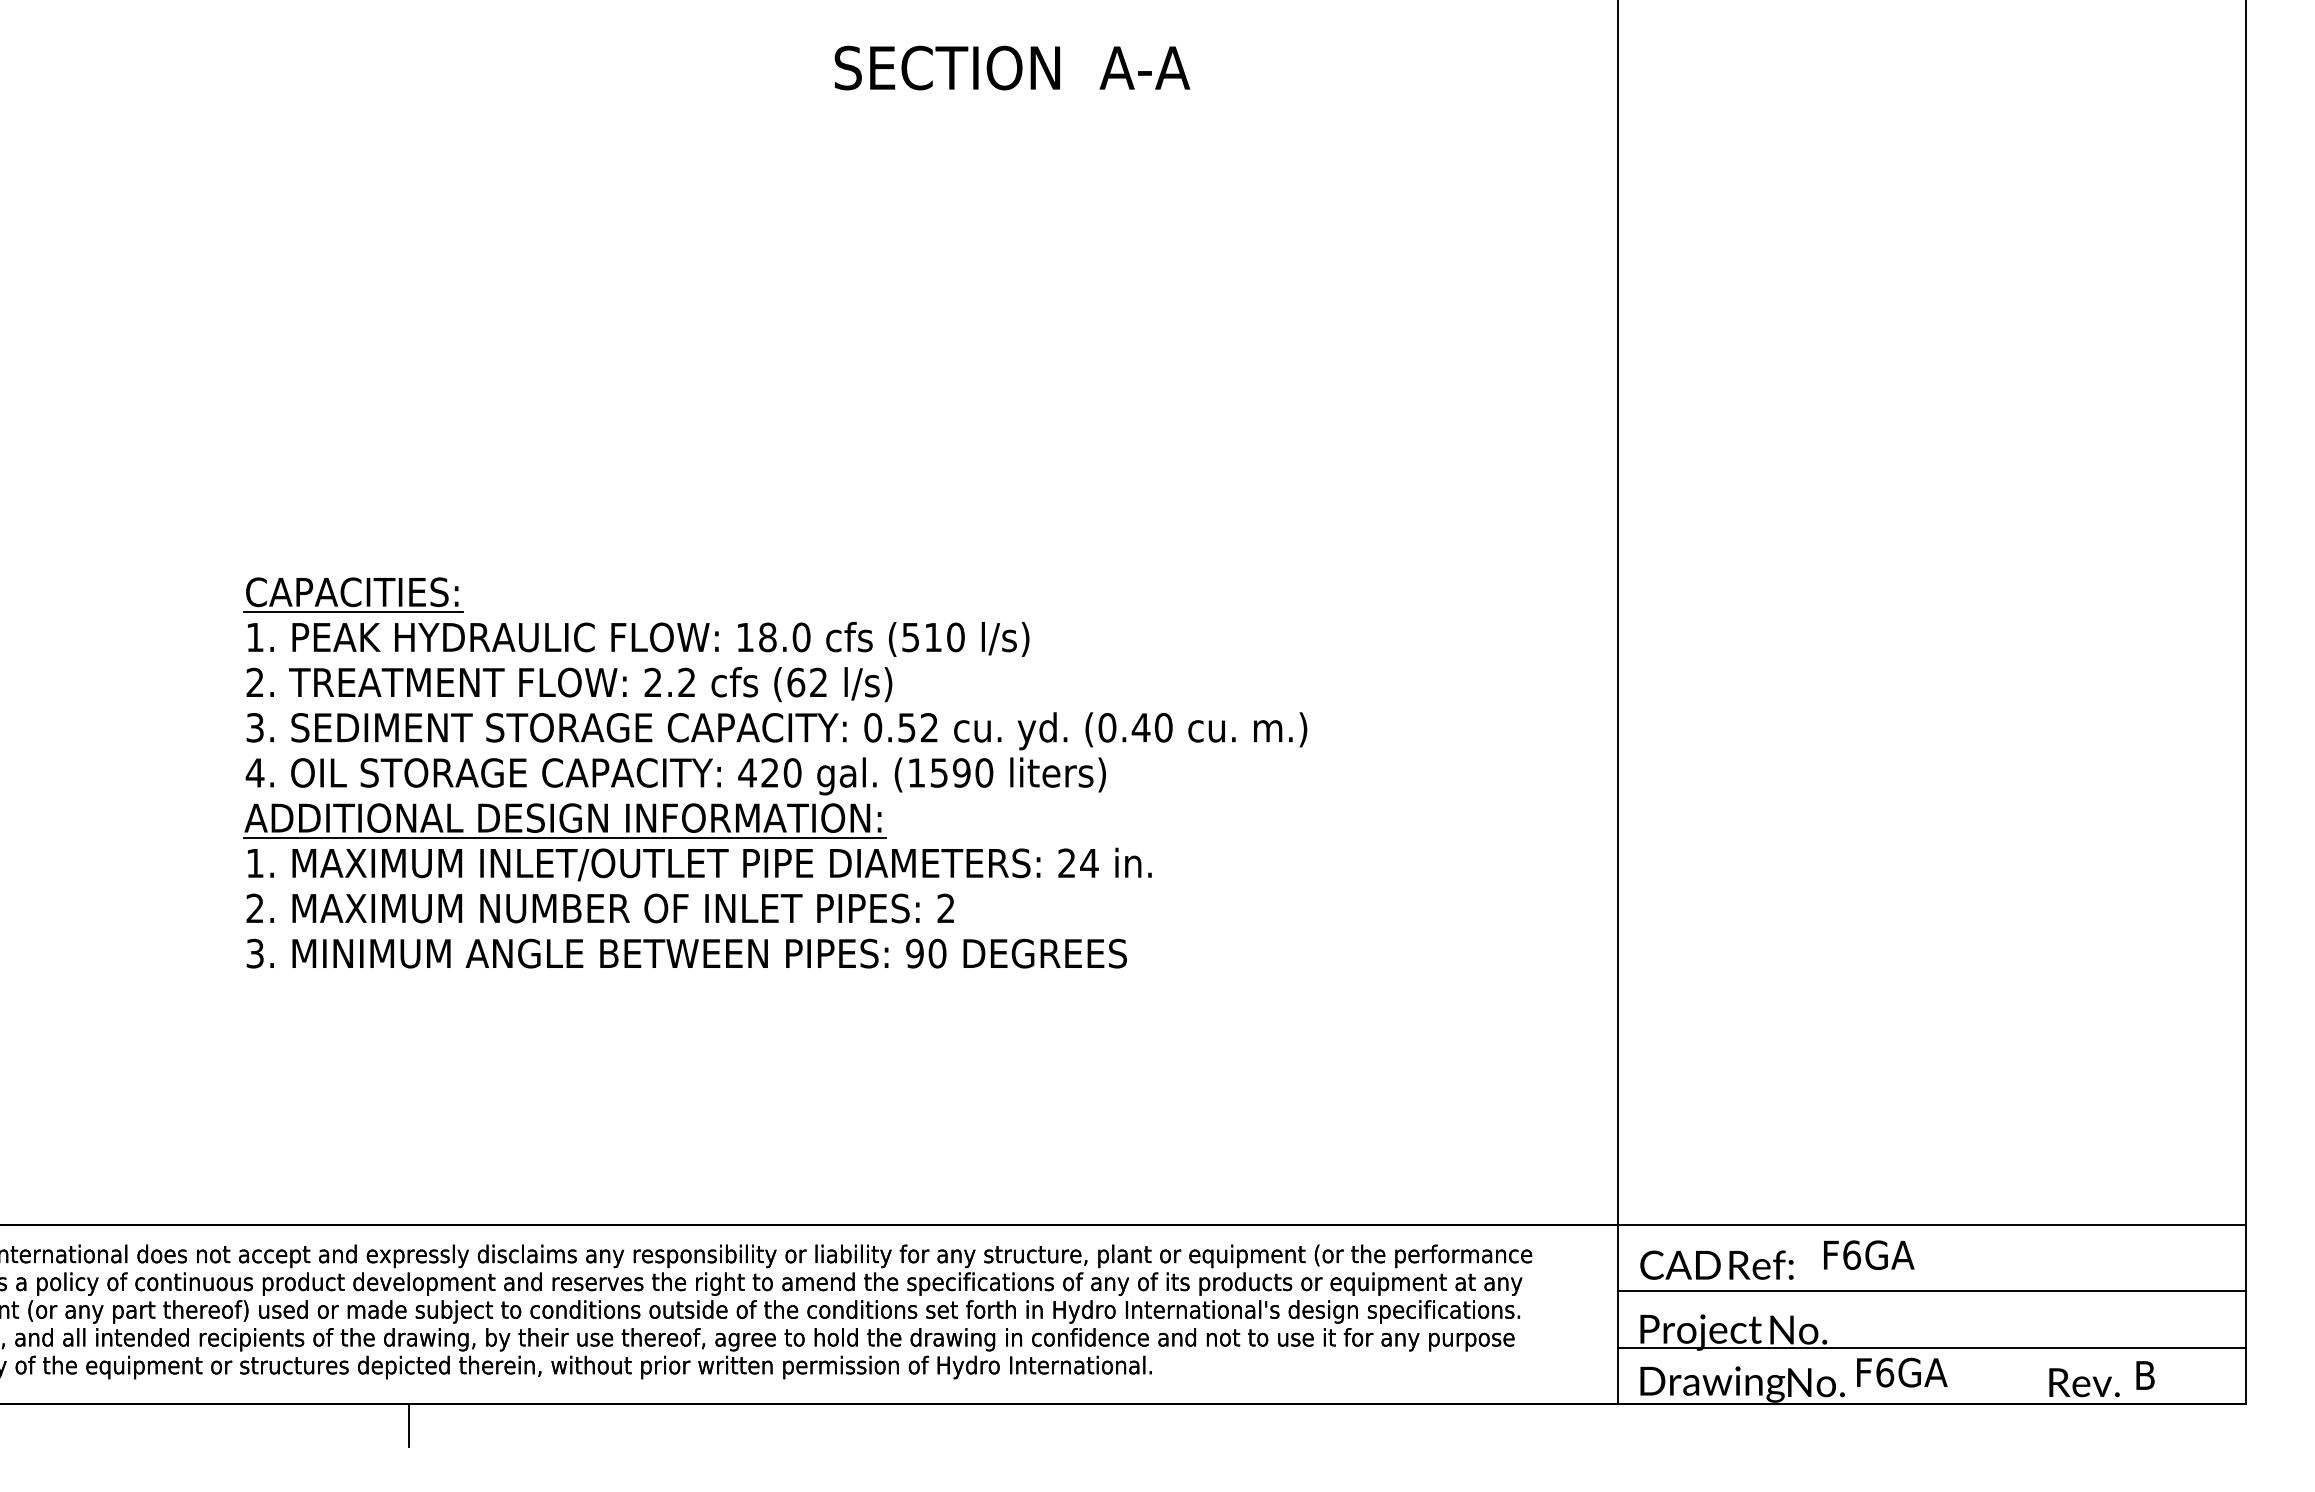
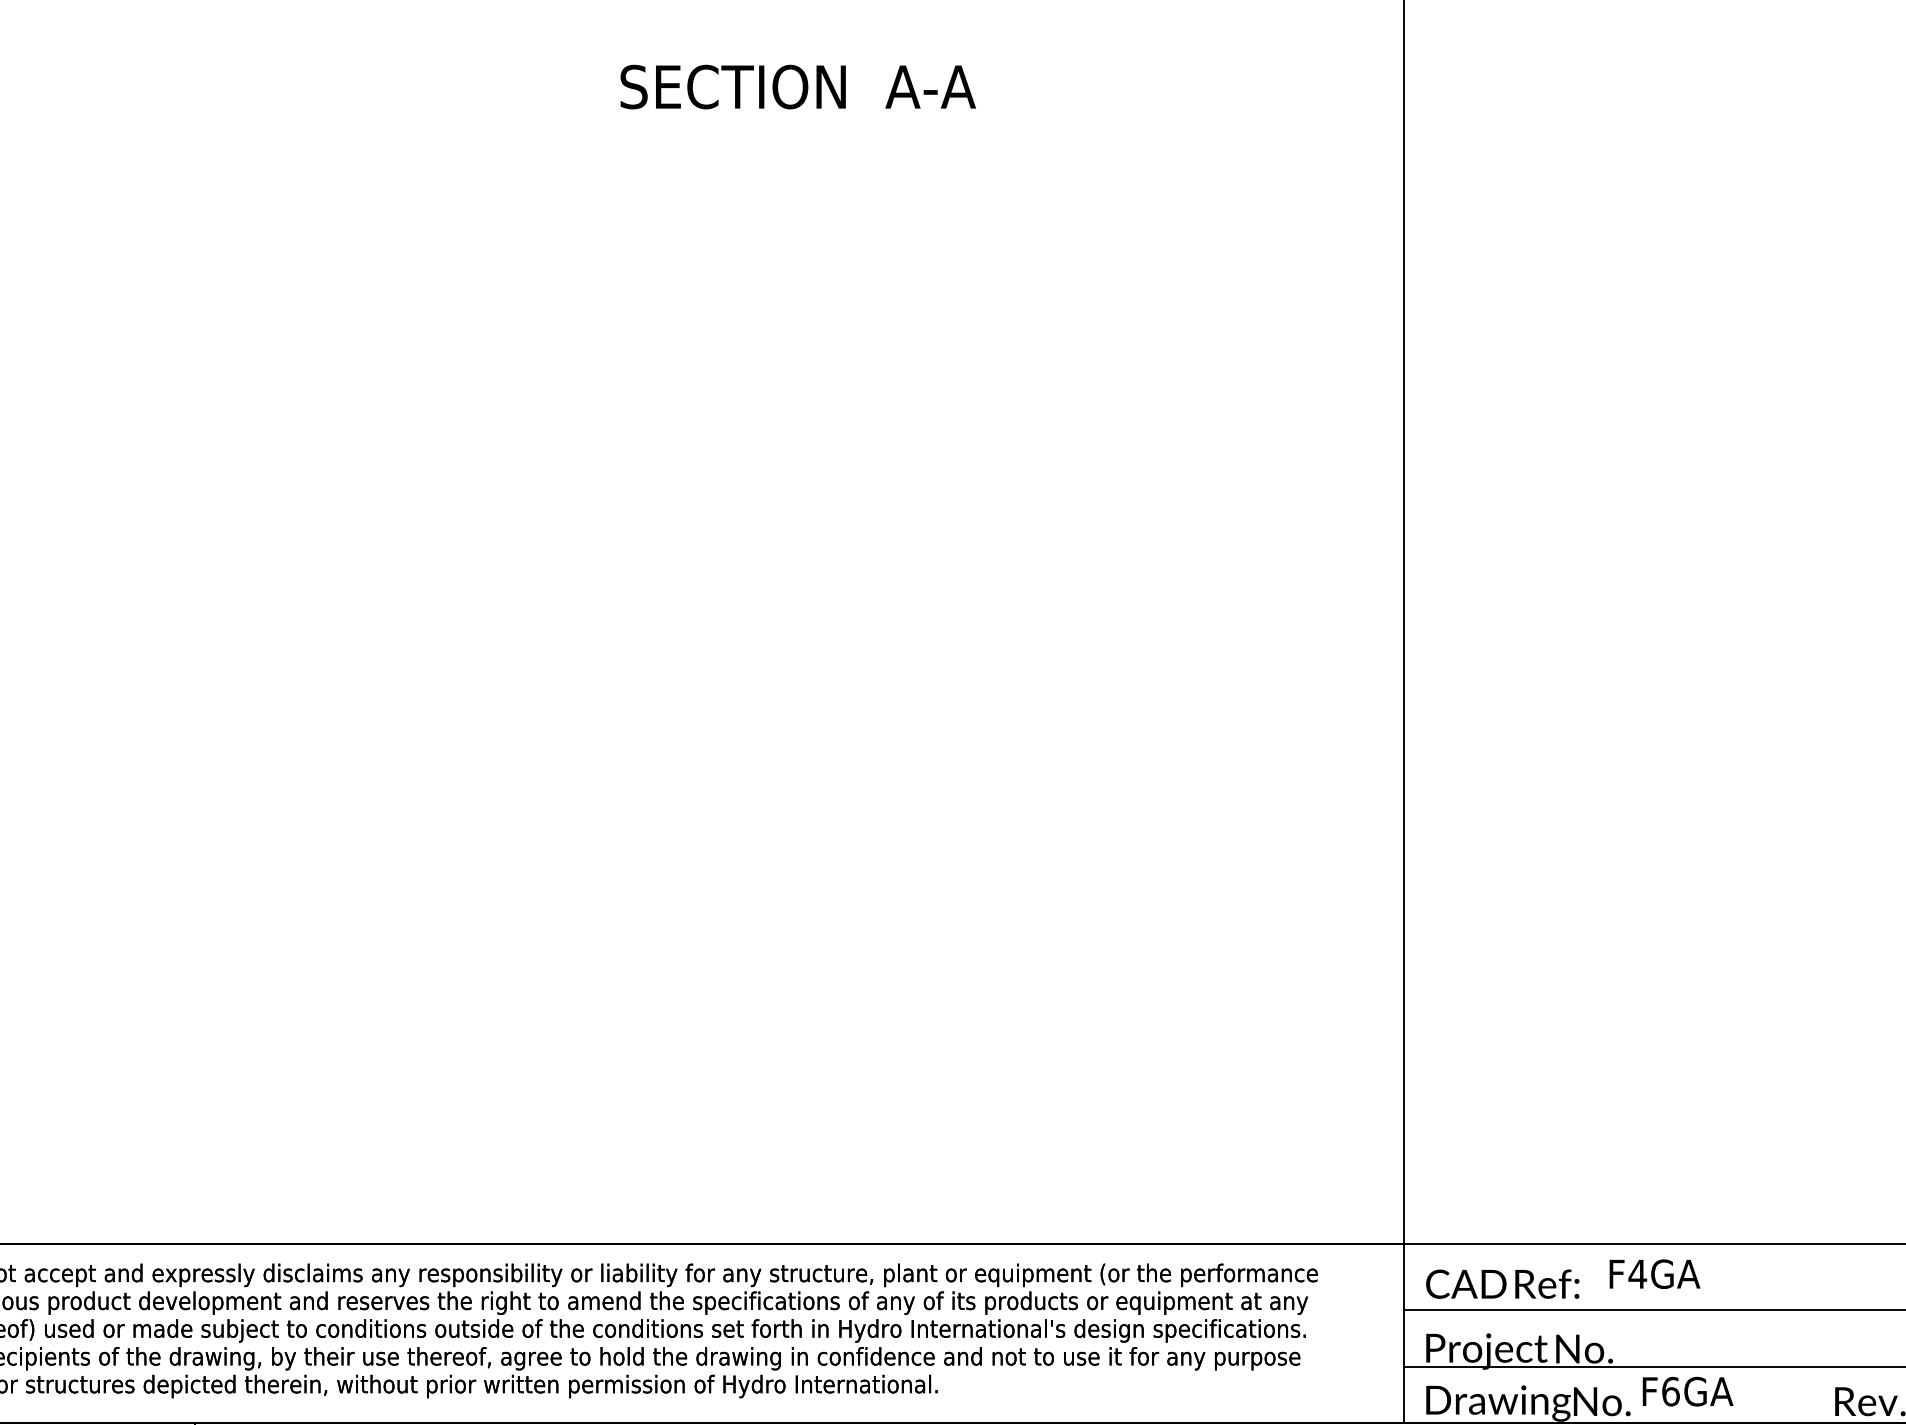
part: (775, 772) -> (561, 791), removed
text: (1851, 1255) -> (1637, 1274), F6GA -> F4GA

